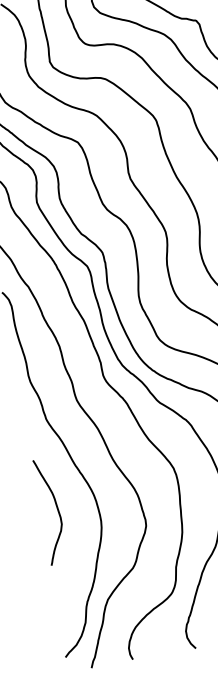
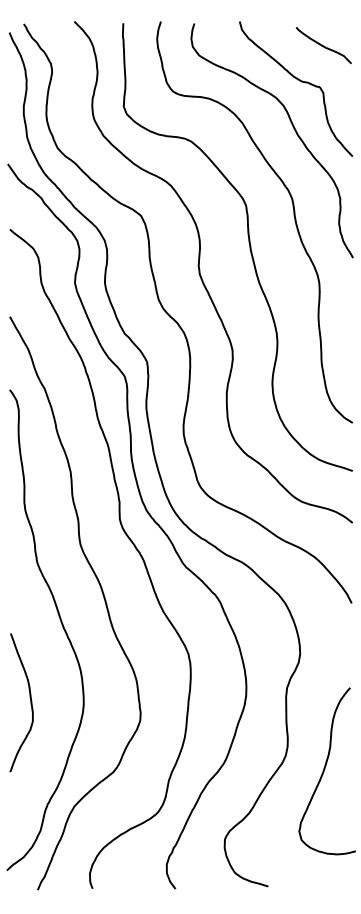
curve: (57, 510) -> (30, 702), moved

